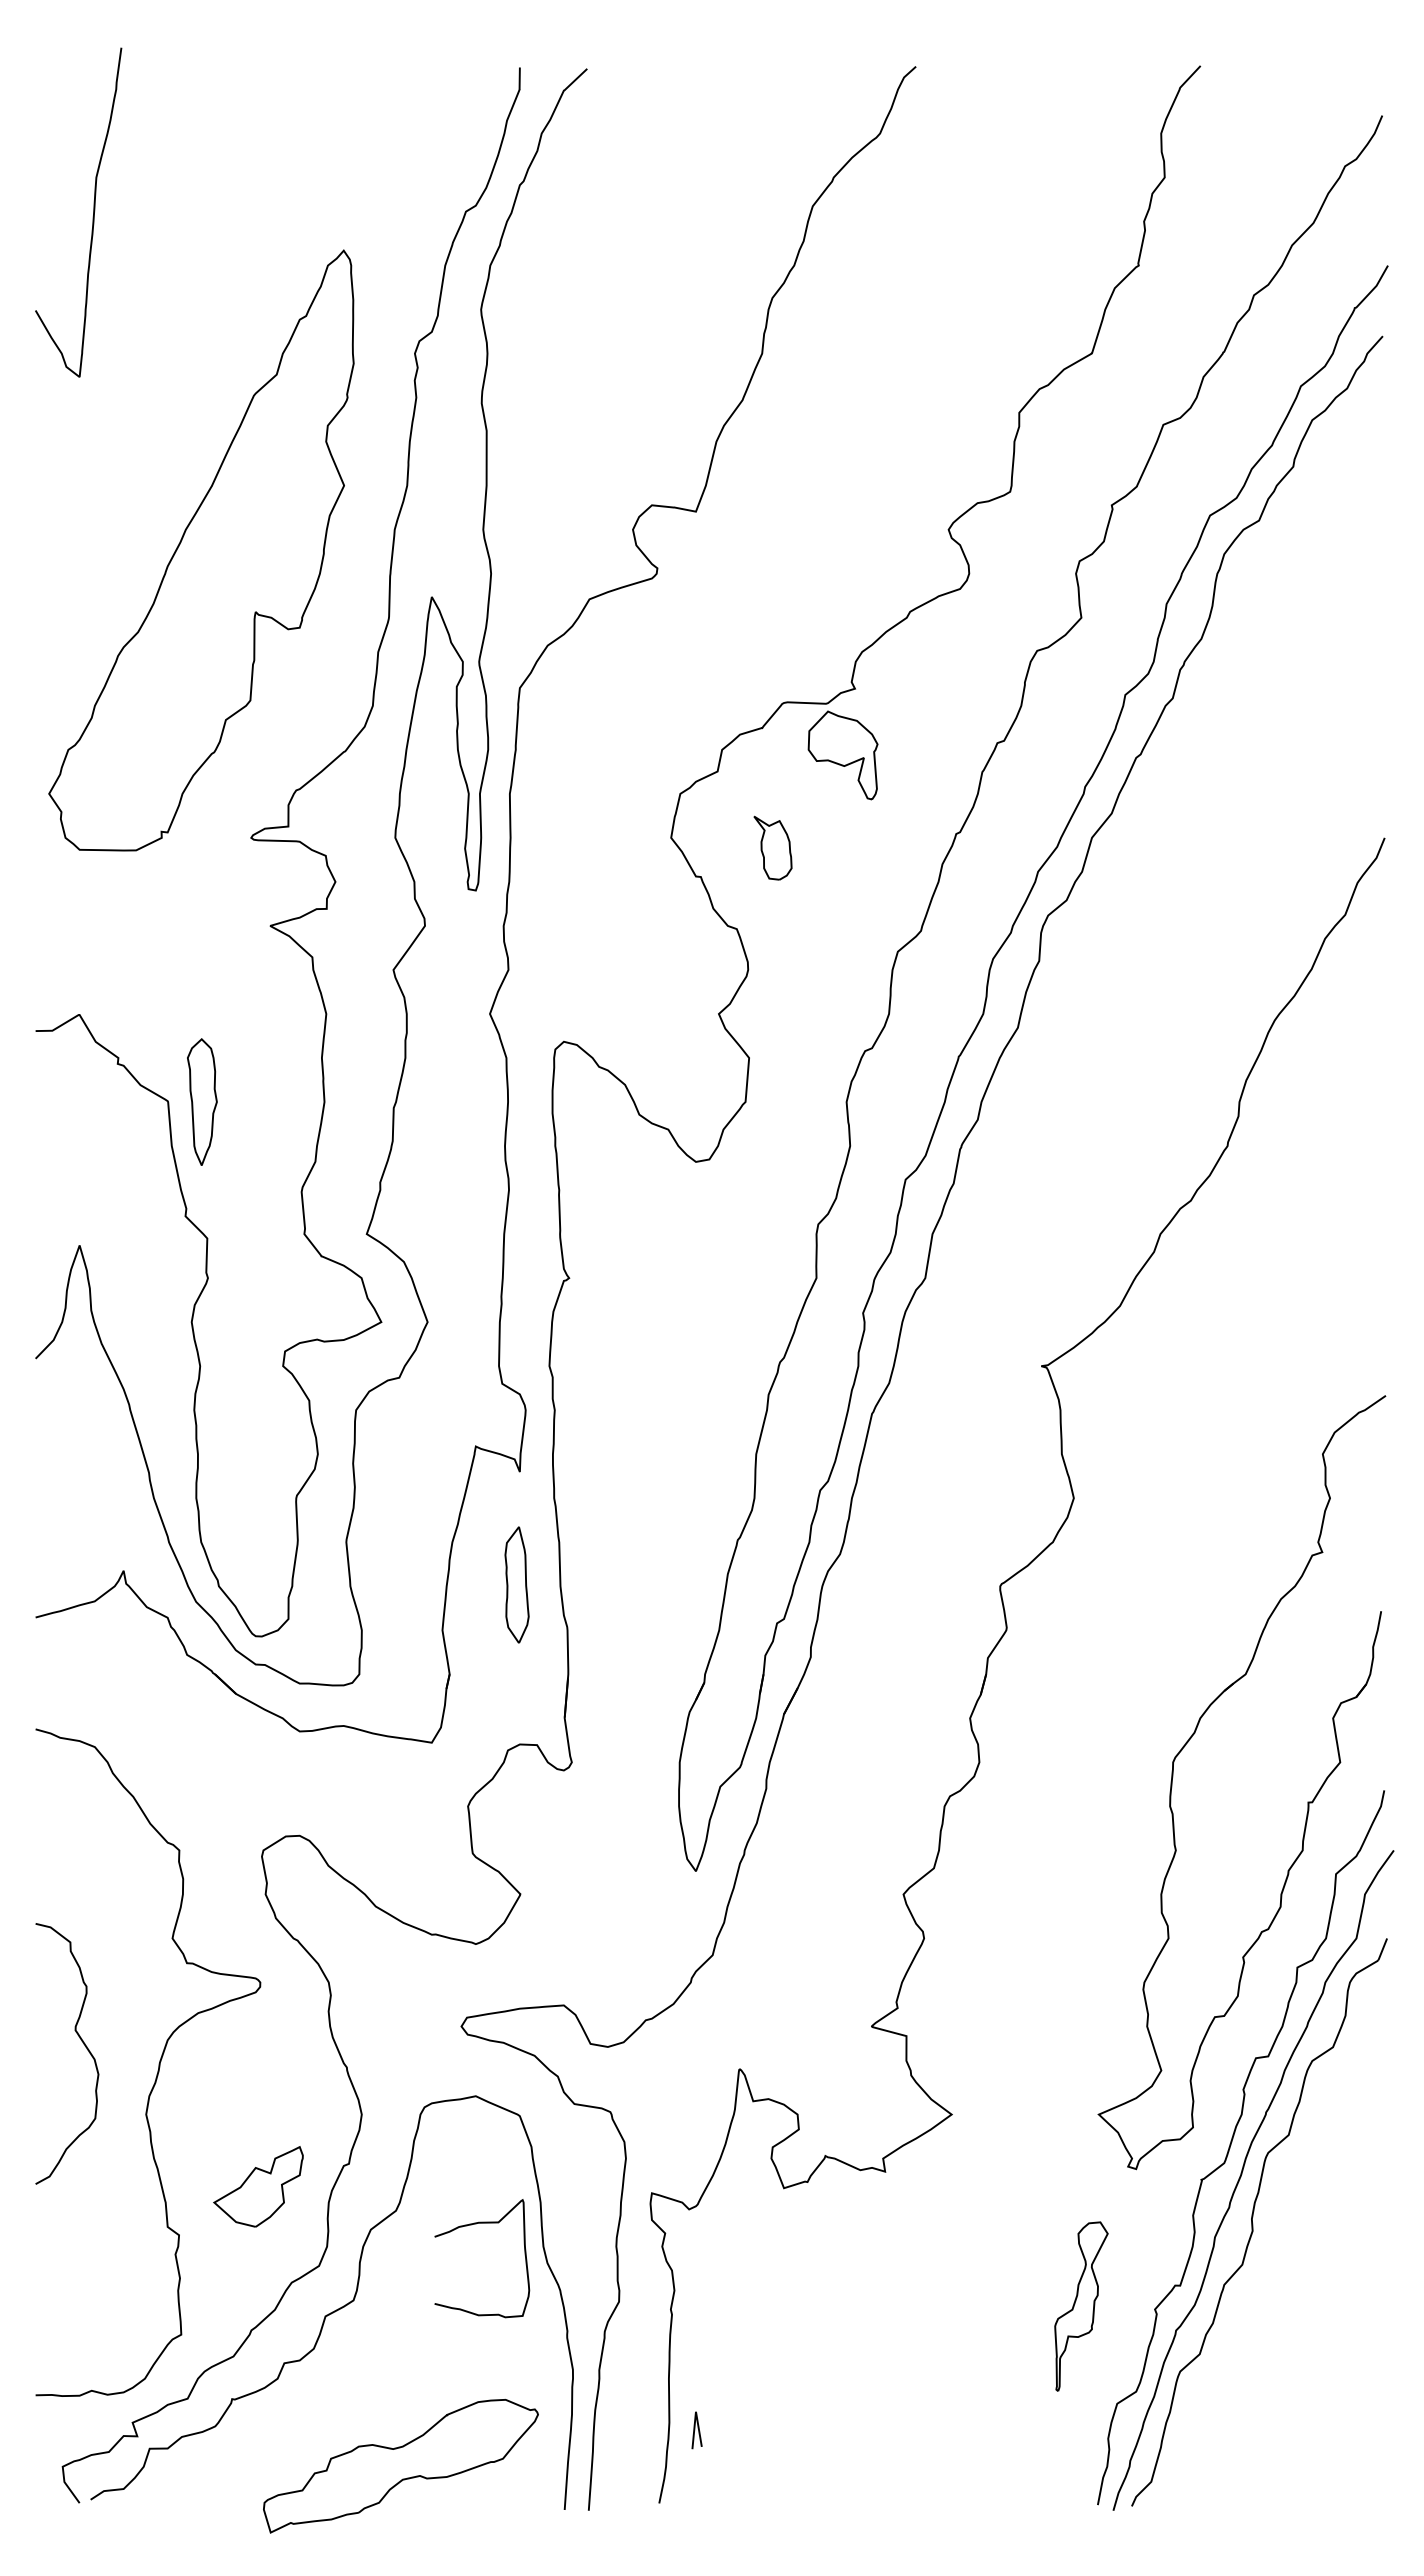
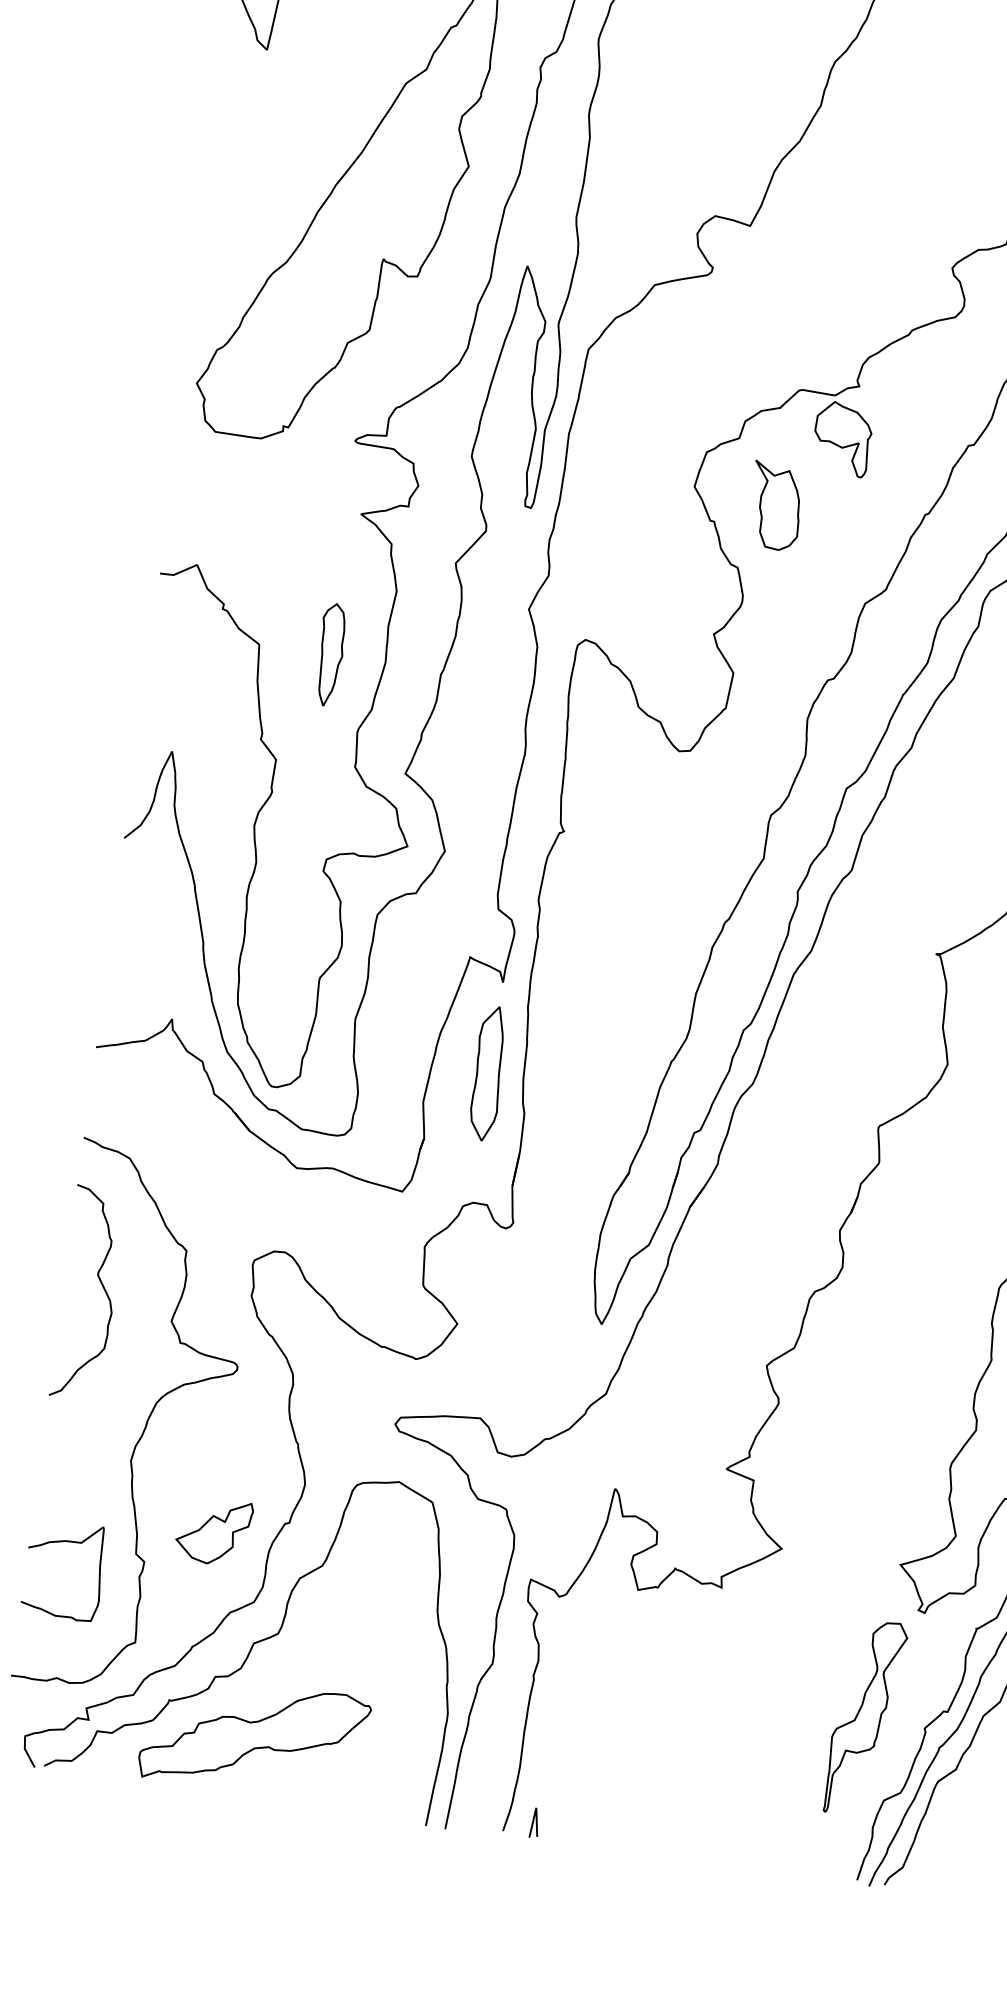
part: (772, 847) -> (775, 505), size x1.67
part: (202, 1101) -> (330, 654), moved
part: (516, 1584) -> (488, 1073), size x1.43
curve: (83, 2044) -> (102, 1287), moved
curve: (476, 2224) -> (63, 1542), moved
part: (1081, 2306) -> (865, 1718), size x1.43
line: (695, 2430) -> (533, 1822), moved
part: (400, 2466) -> (254, 1737), moved

